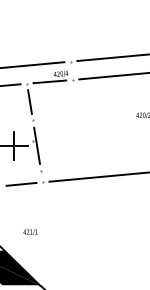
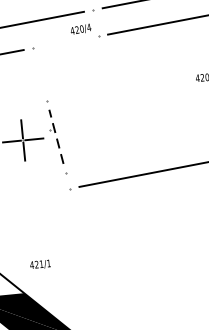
line: (49, 81) -> (65, 41), removed
line: (29, 101) -> (39, 73), removed
line: (37, 145) -> (56, 136), solid -> dashed
line: (21, 183) -> (39, 193), removed
text: (30, 232) -> (40, 264), moved

